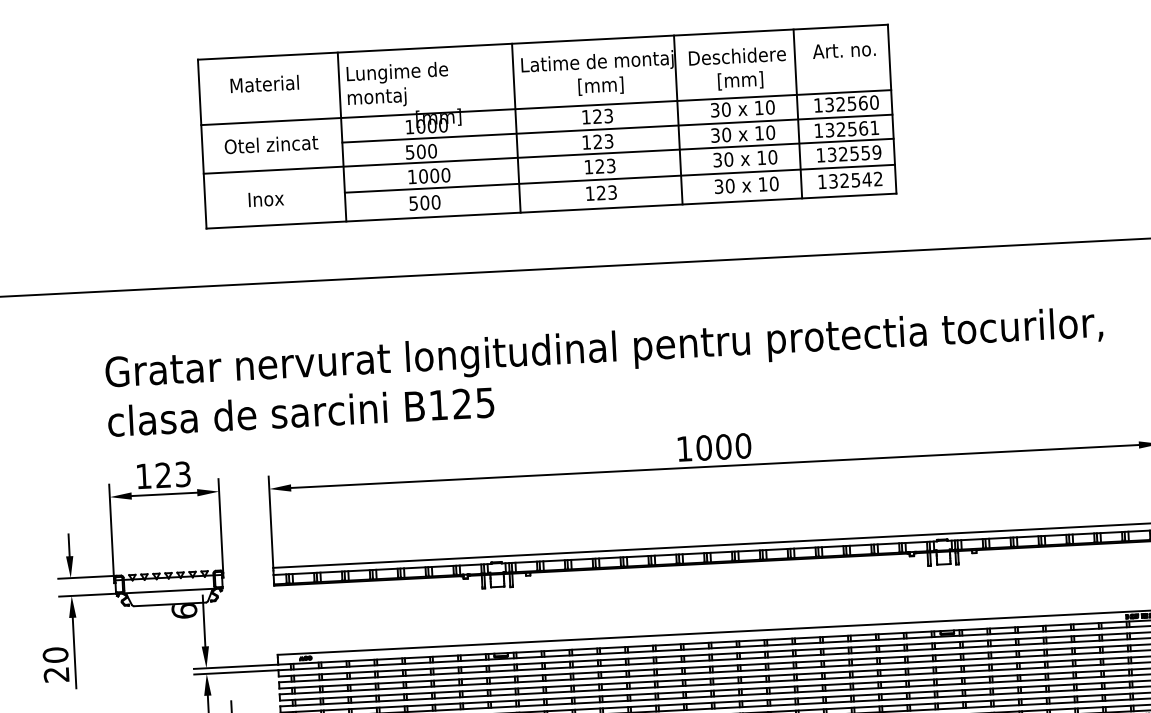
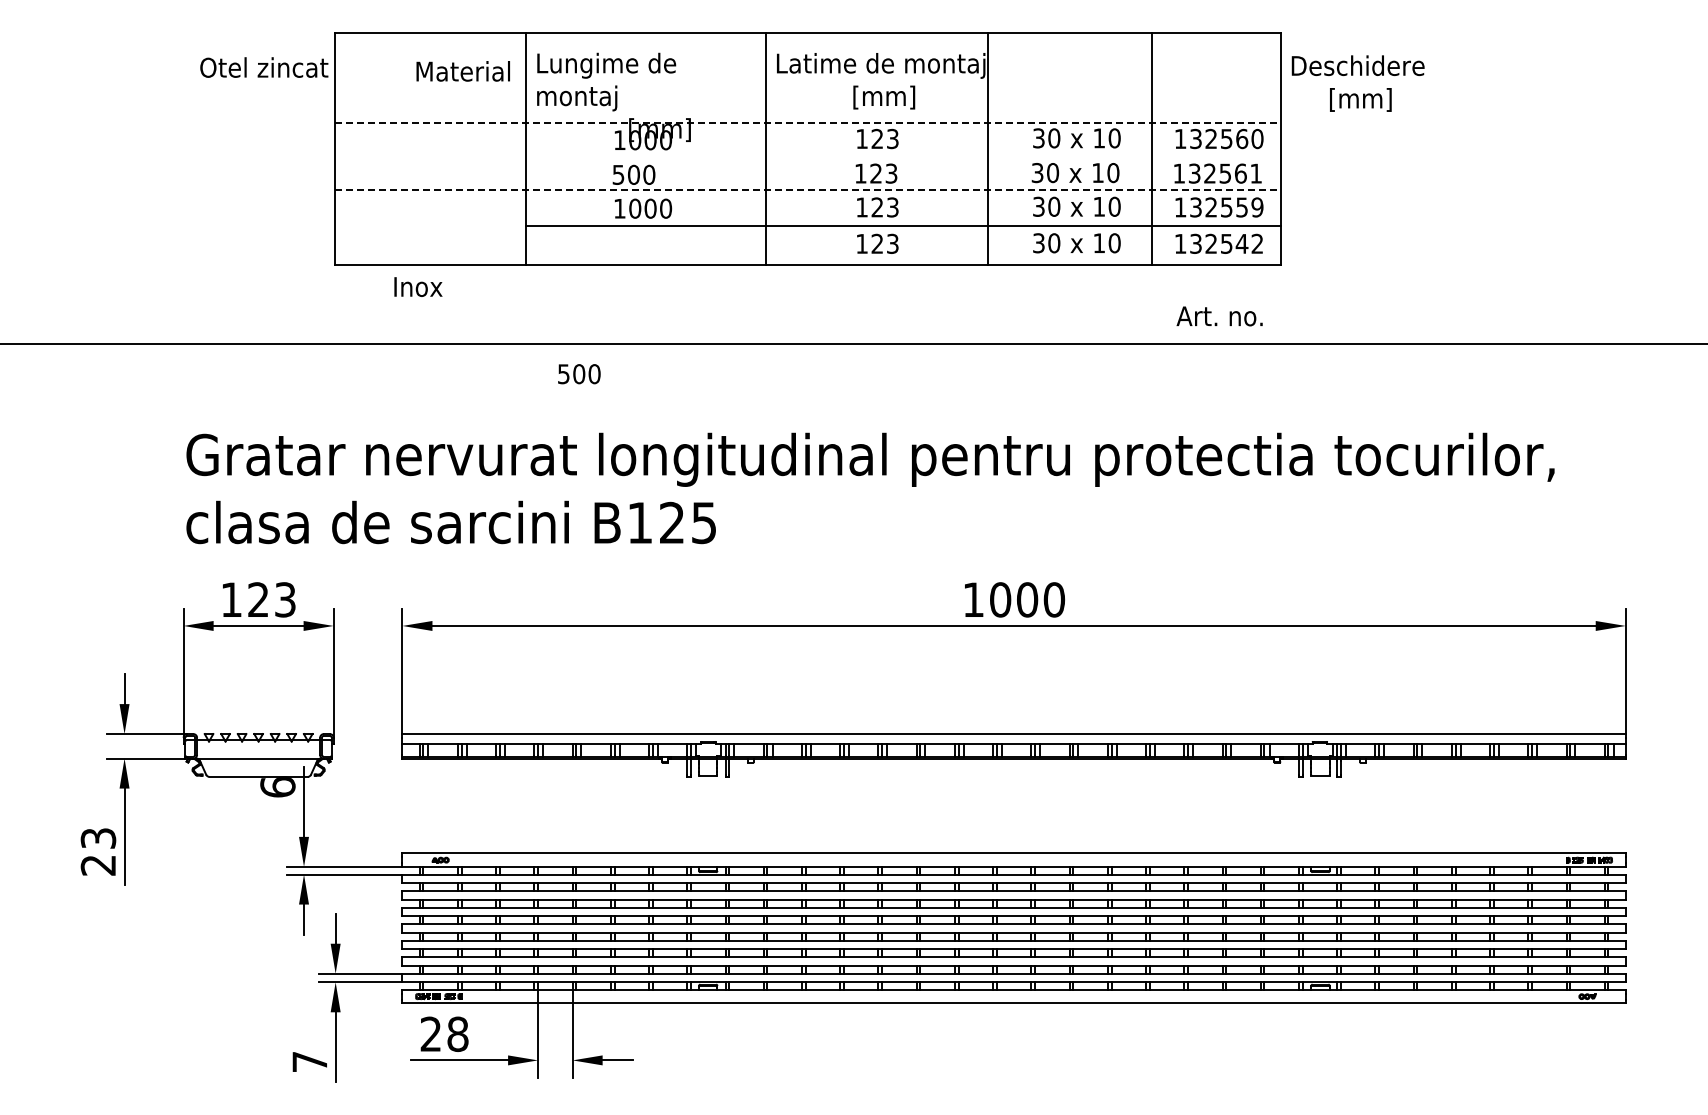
text: (844, 50) -> (1219, 316), moved
text: (737, 69) -> (1357, 83), moved
text: (264, 84) -> (462, 71), moved
line: (546, 107) -> (808, 123), solid -> dashed
line: (617, 128) -> (903, 156), removed
text: (271, 144) -> (264, 67), moved
line: (549, 155) -> (808, 189), solid -> dashed
text: (266, 198) -> (418, 286), moved
text: (425, 203) -> (579, 374), moved
text: (55, 655) -> (98, 838), 20 -> 23

